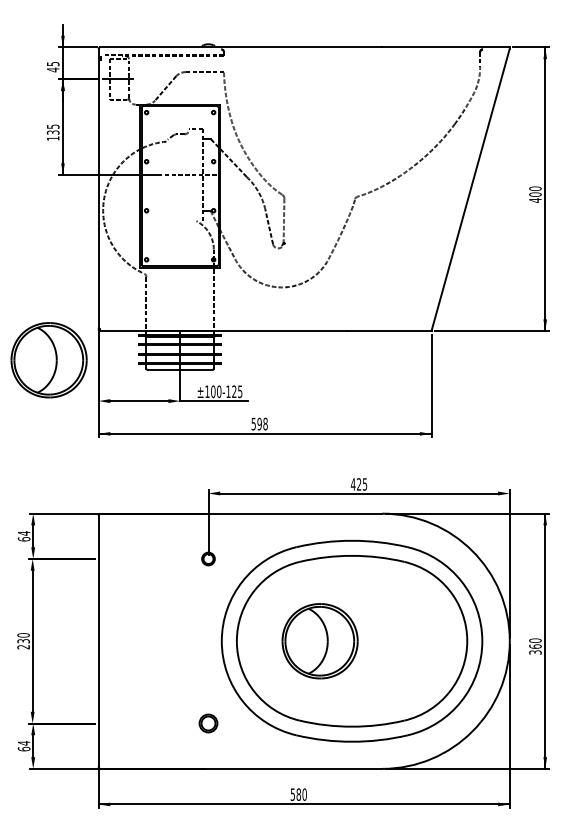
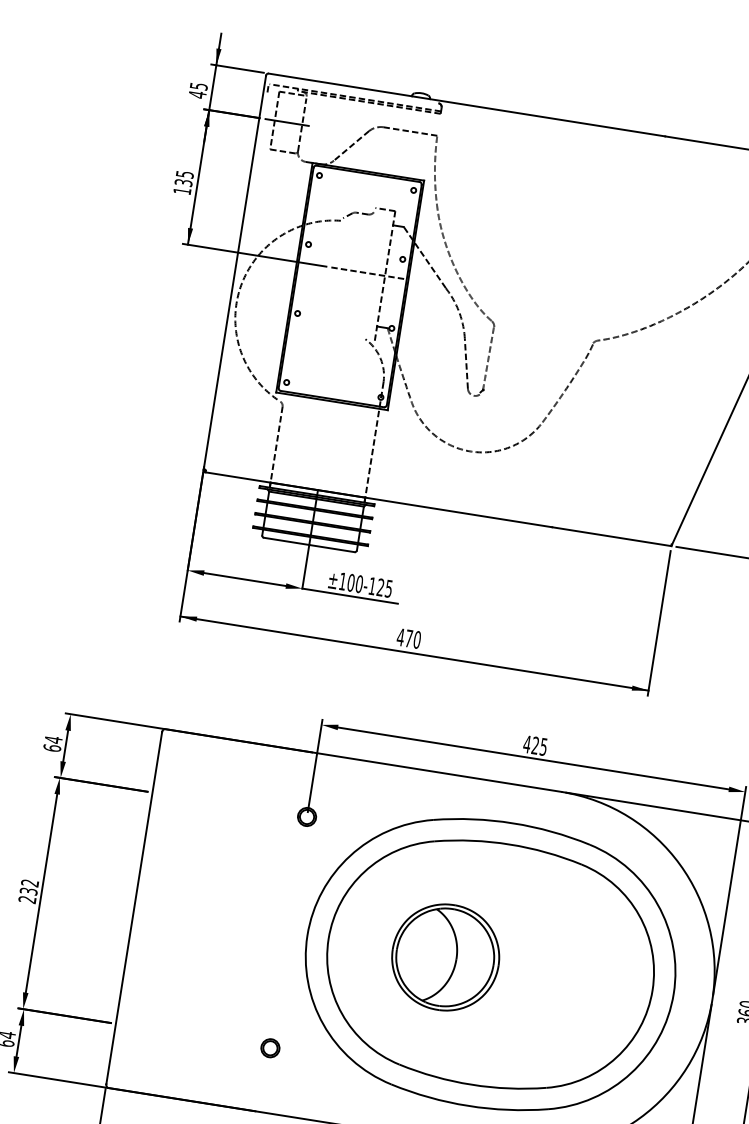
part: (48, 360) -> (126, 502), removed
text: (259, 423) -> (408, 637), 598 -> 470
text: (23, 635) -> (29, 883), 230 -> 232
circle: (208, 723) -> (270, 1048), size x0.71

